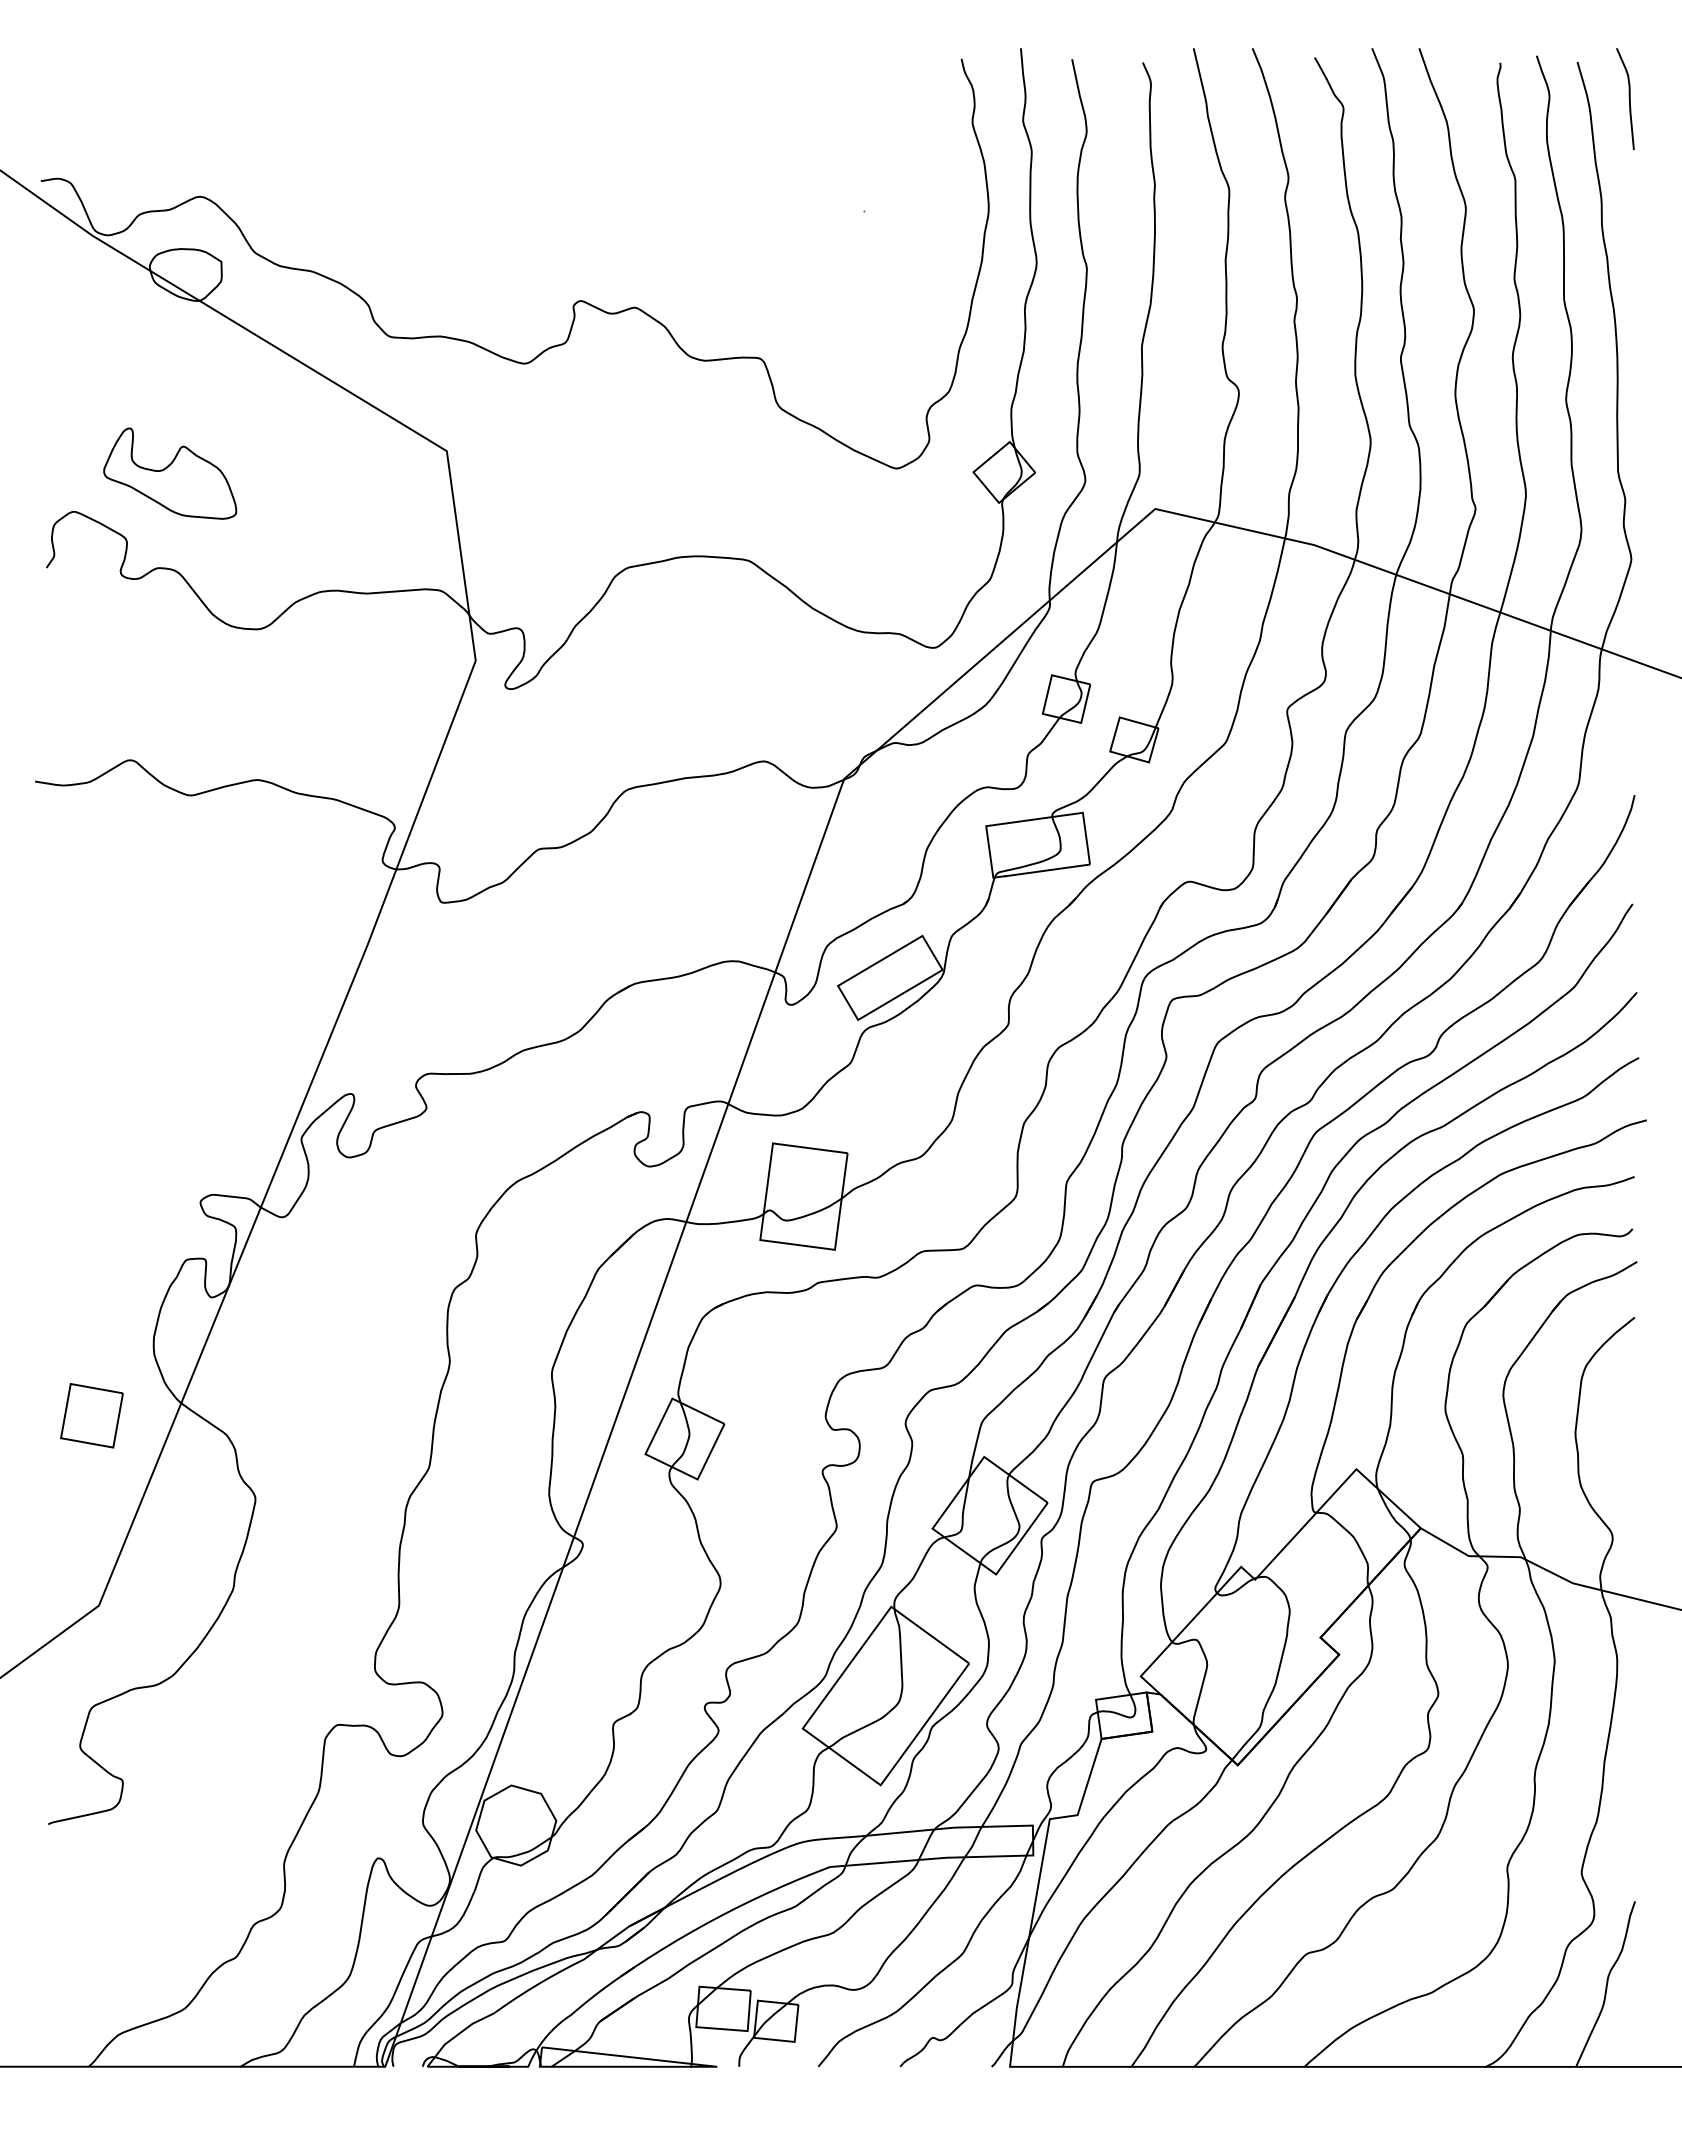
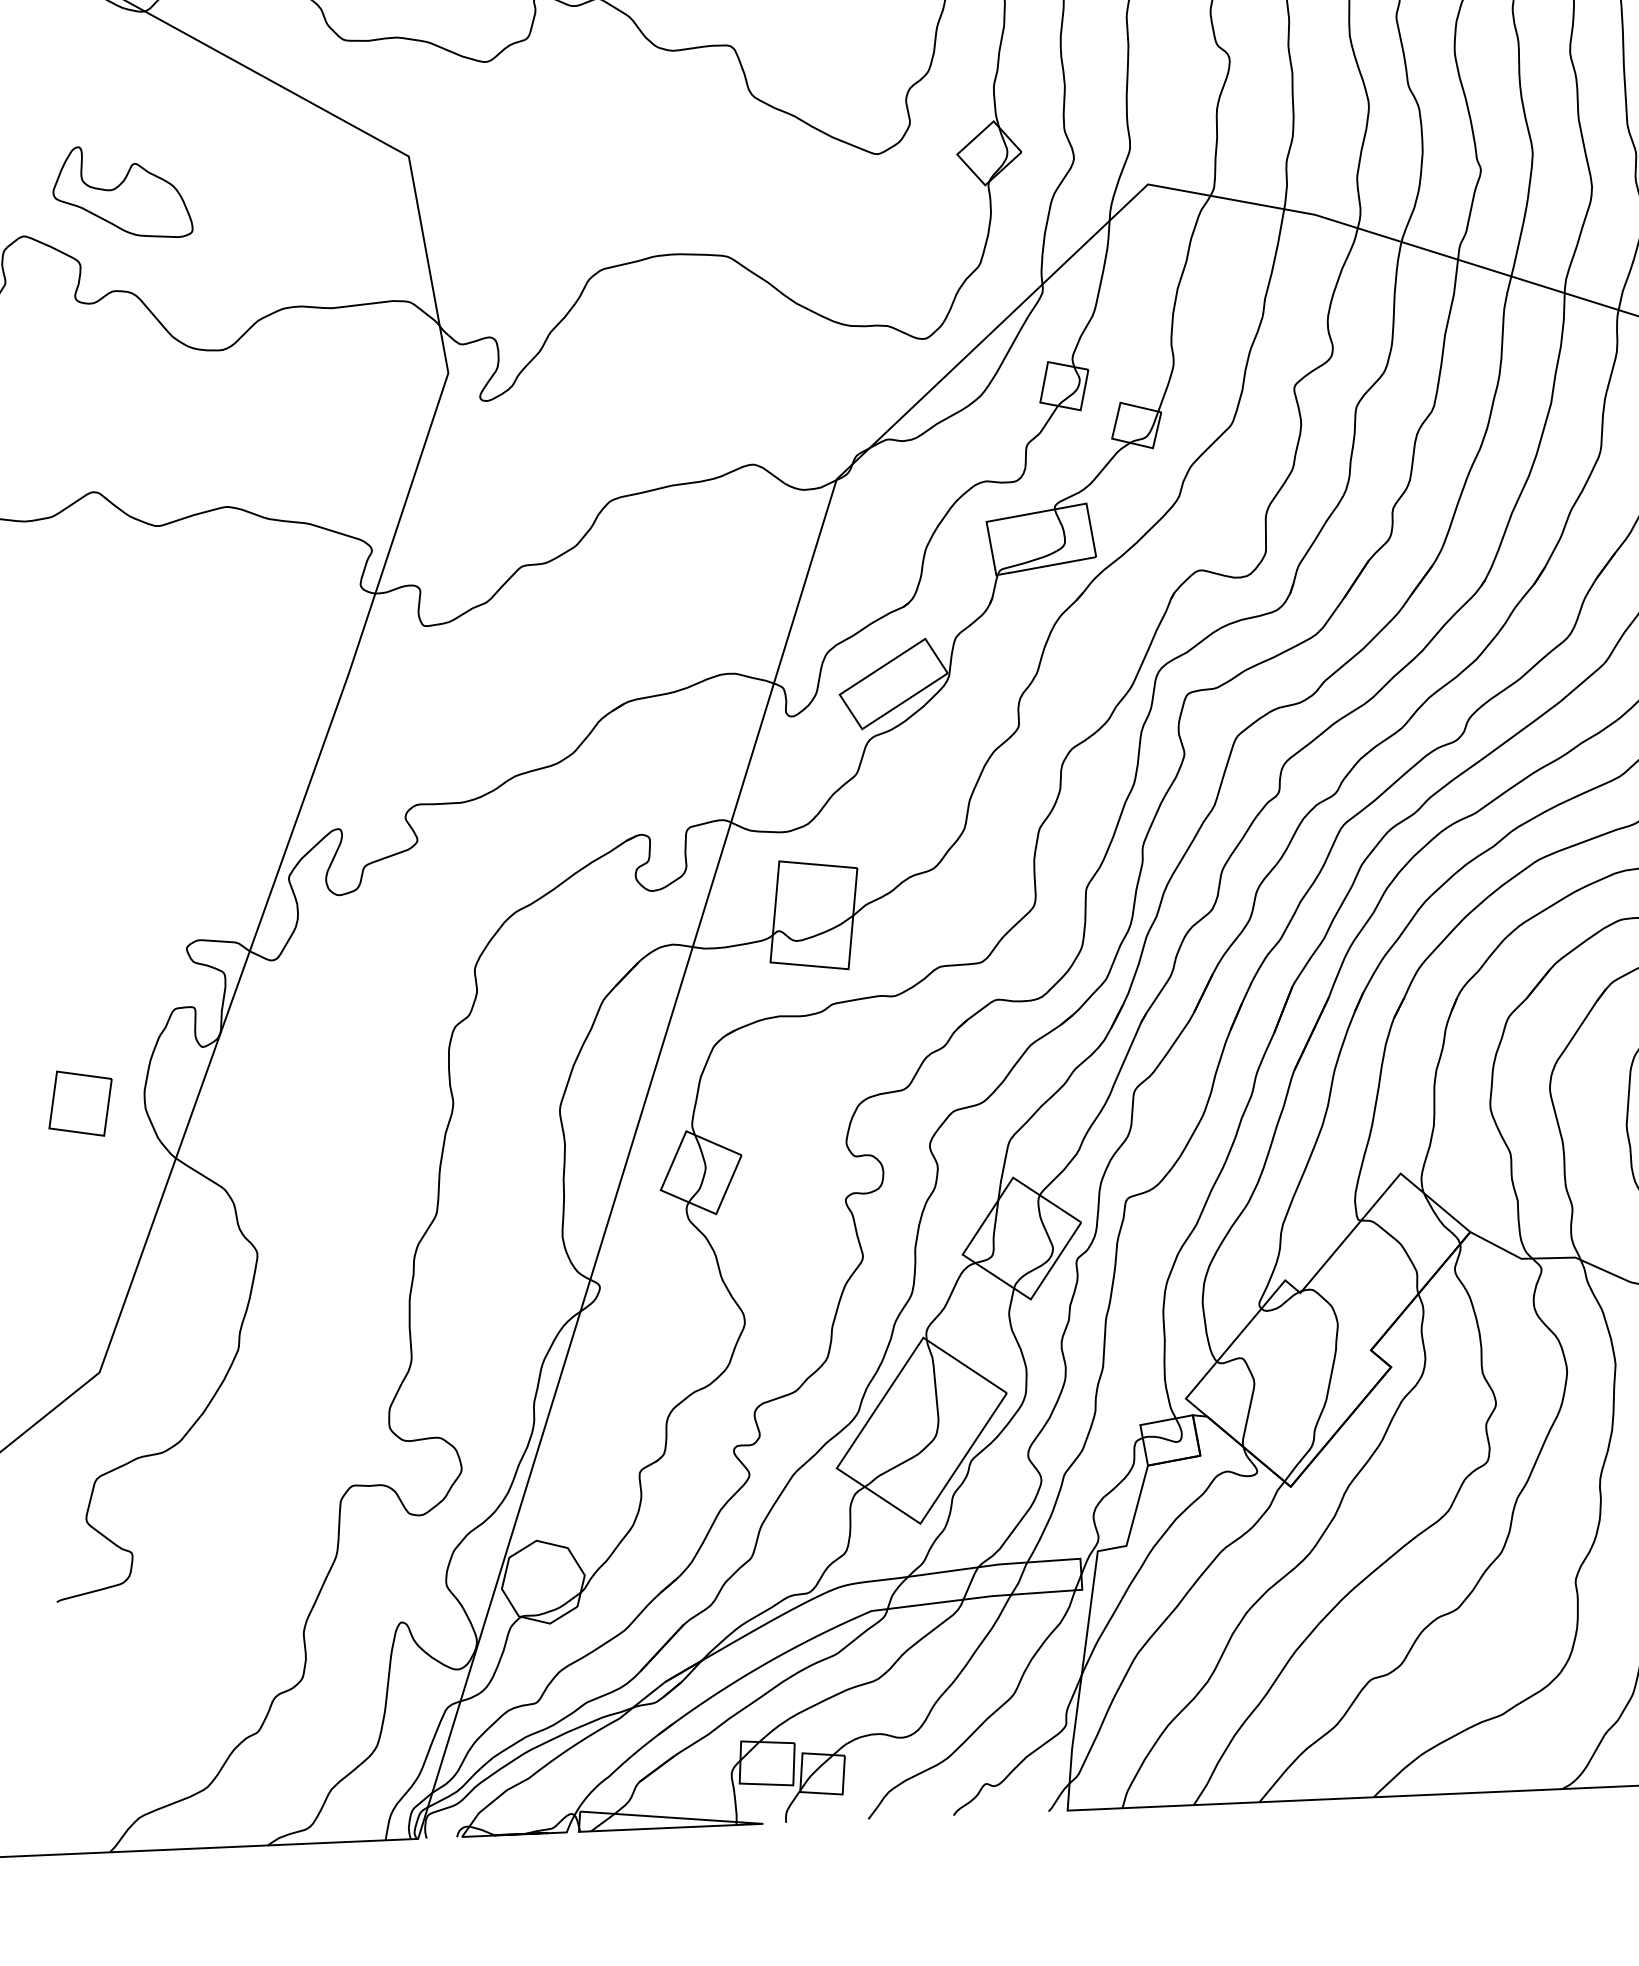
part: (91, 1415) -> (80, 1103), moved

